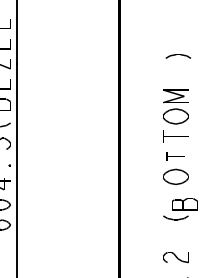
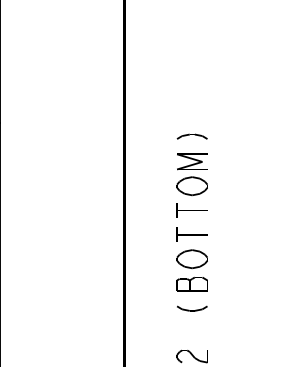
part: (177, 56) -> (191, 136), moved
part: (175, 156) -> (191, 234), size x1.43
part: (184, 204) -> (191, 284), moved

